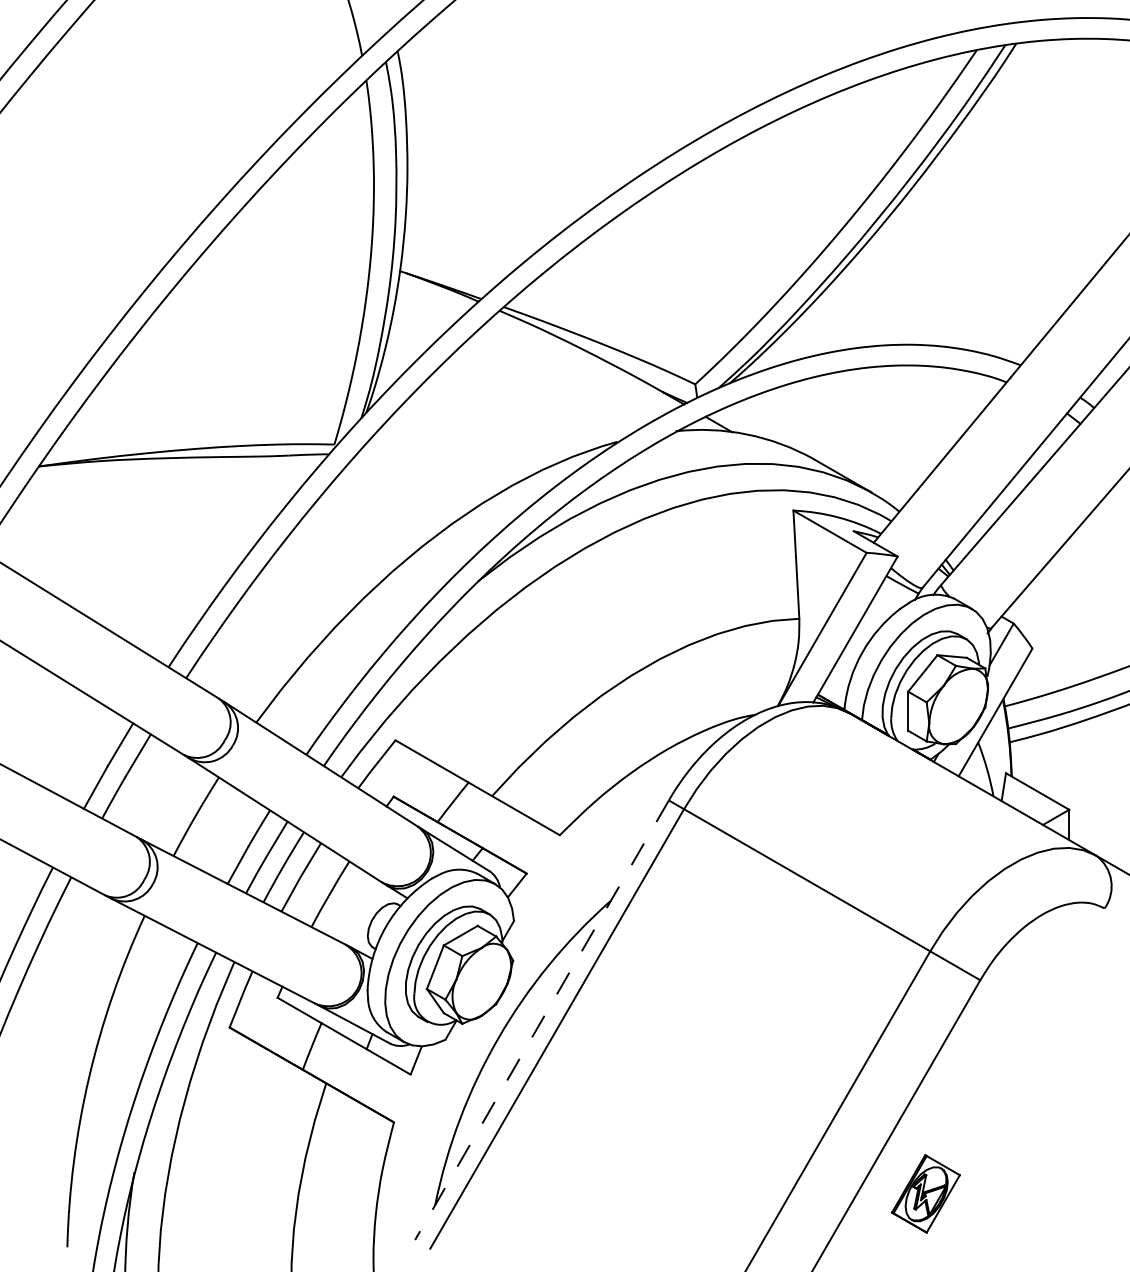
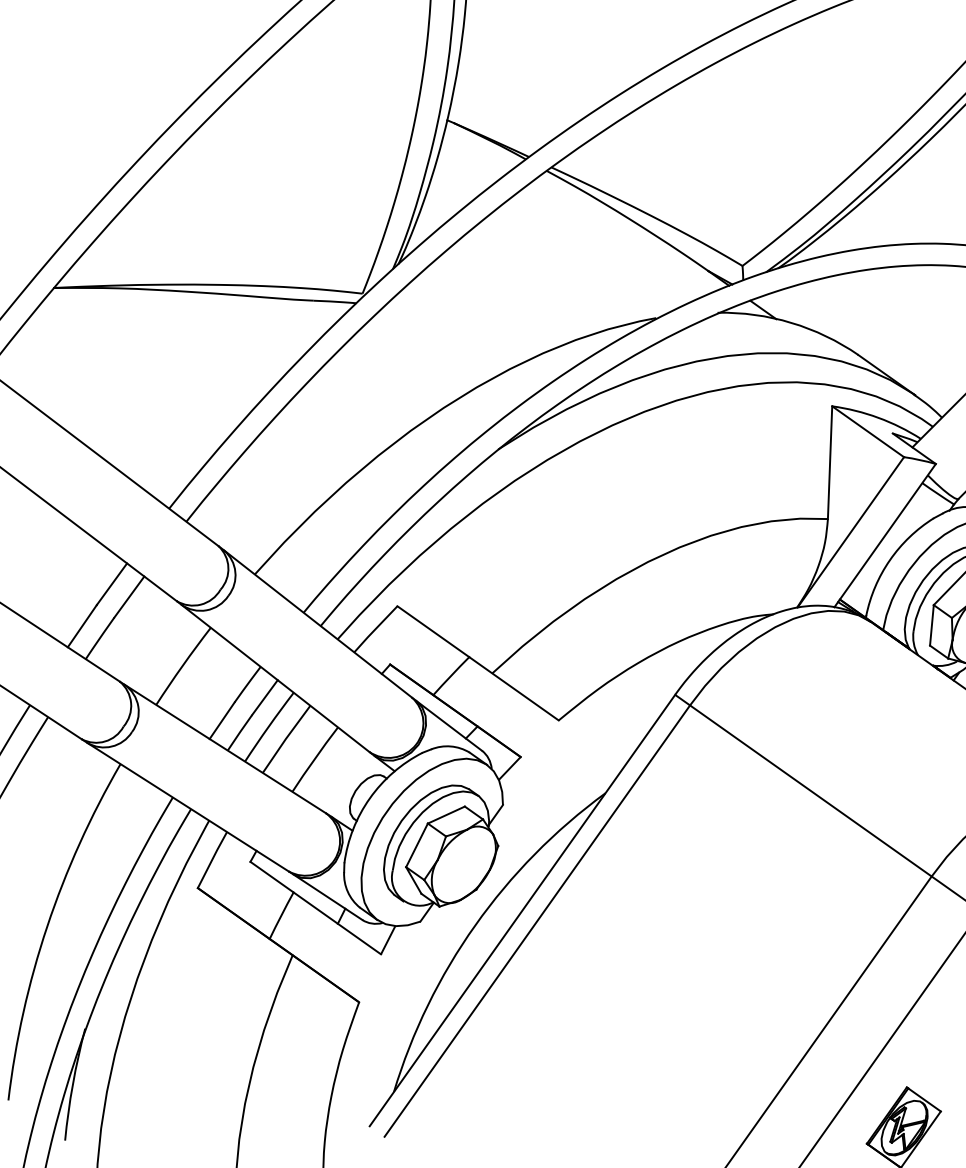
line: (541, 1020) -> (521, 910), dashed -> solid

